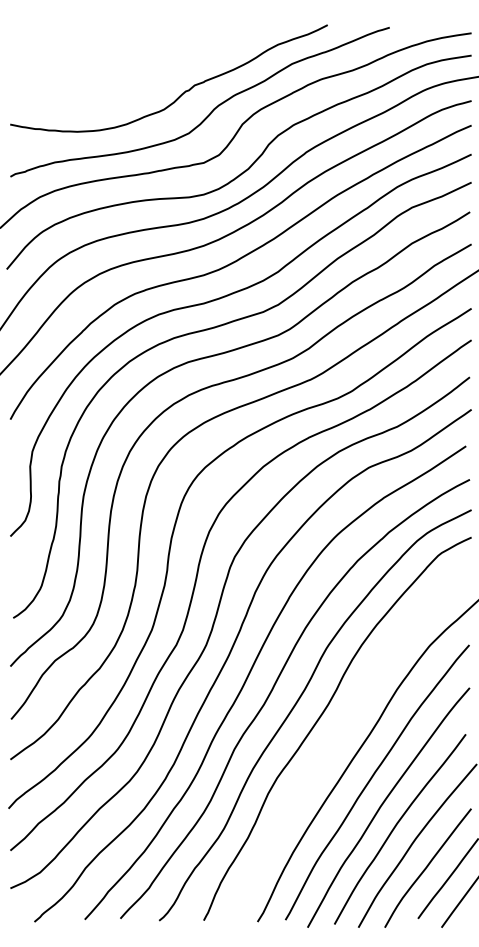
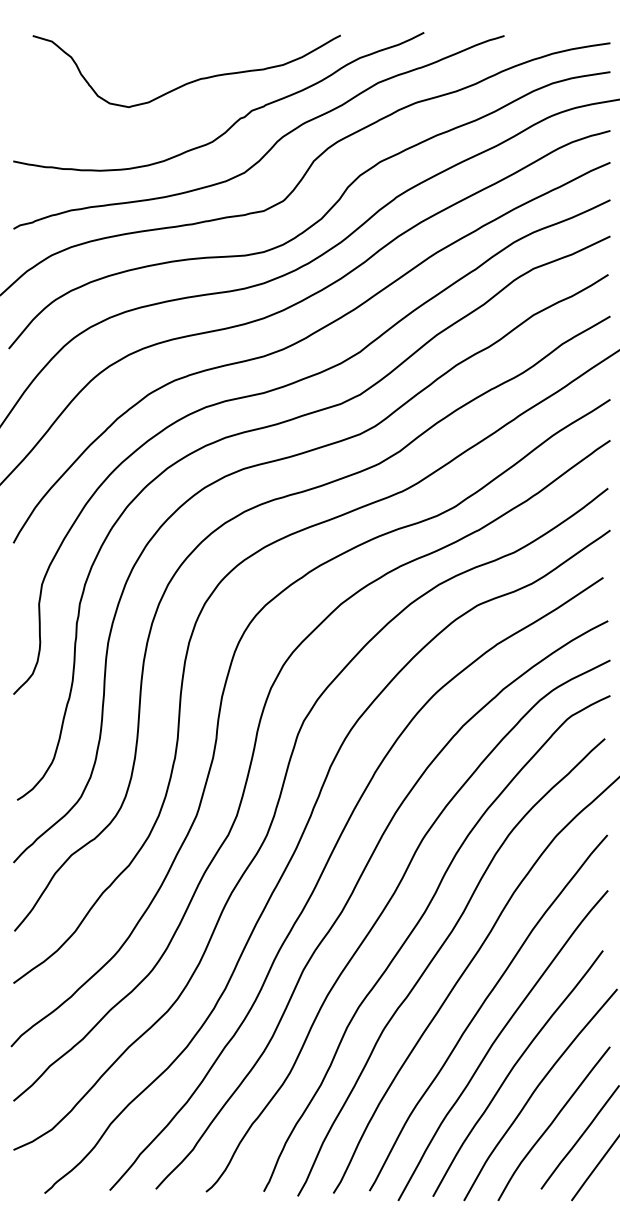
curve: (147, 62) -> (190, 81), added
curve: (337, 738) -> (436, 955), added

